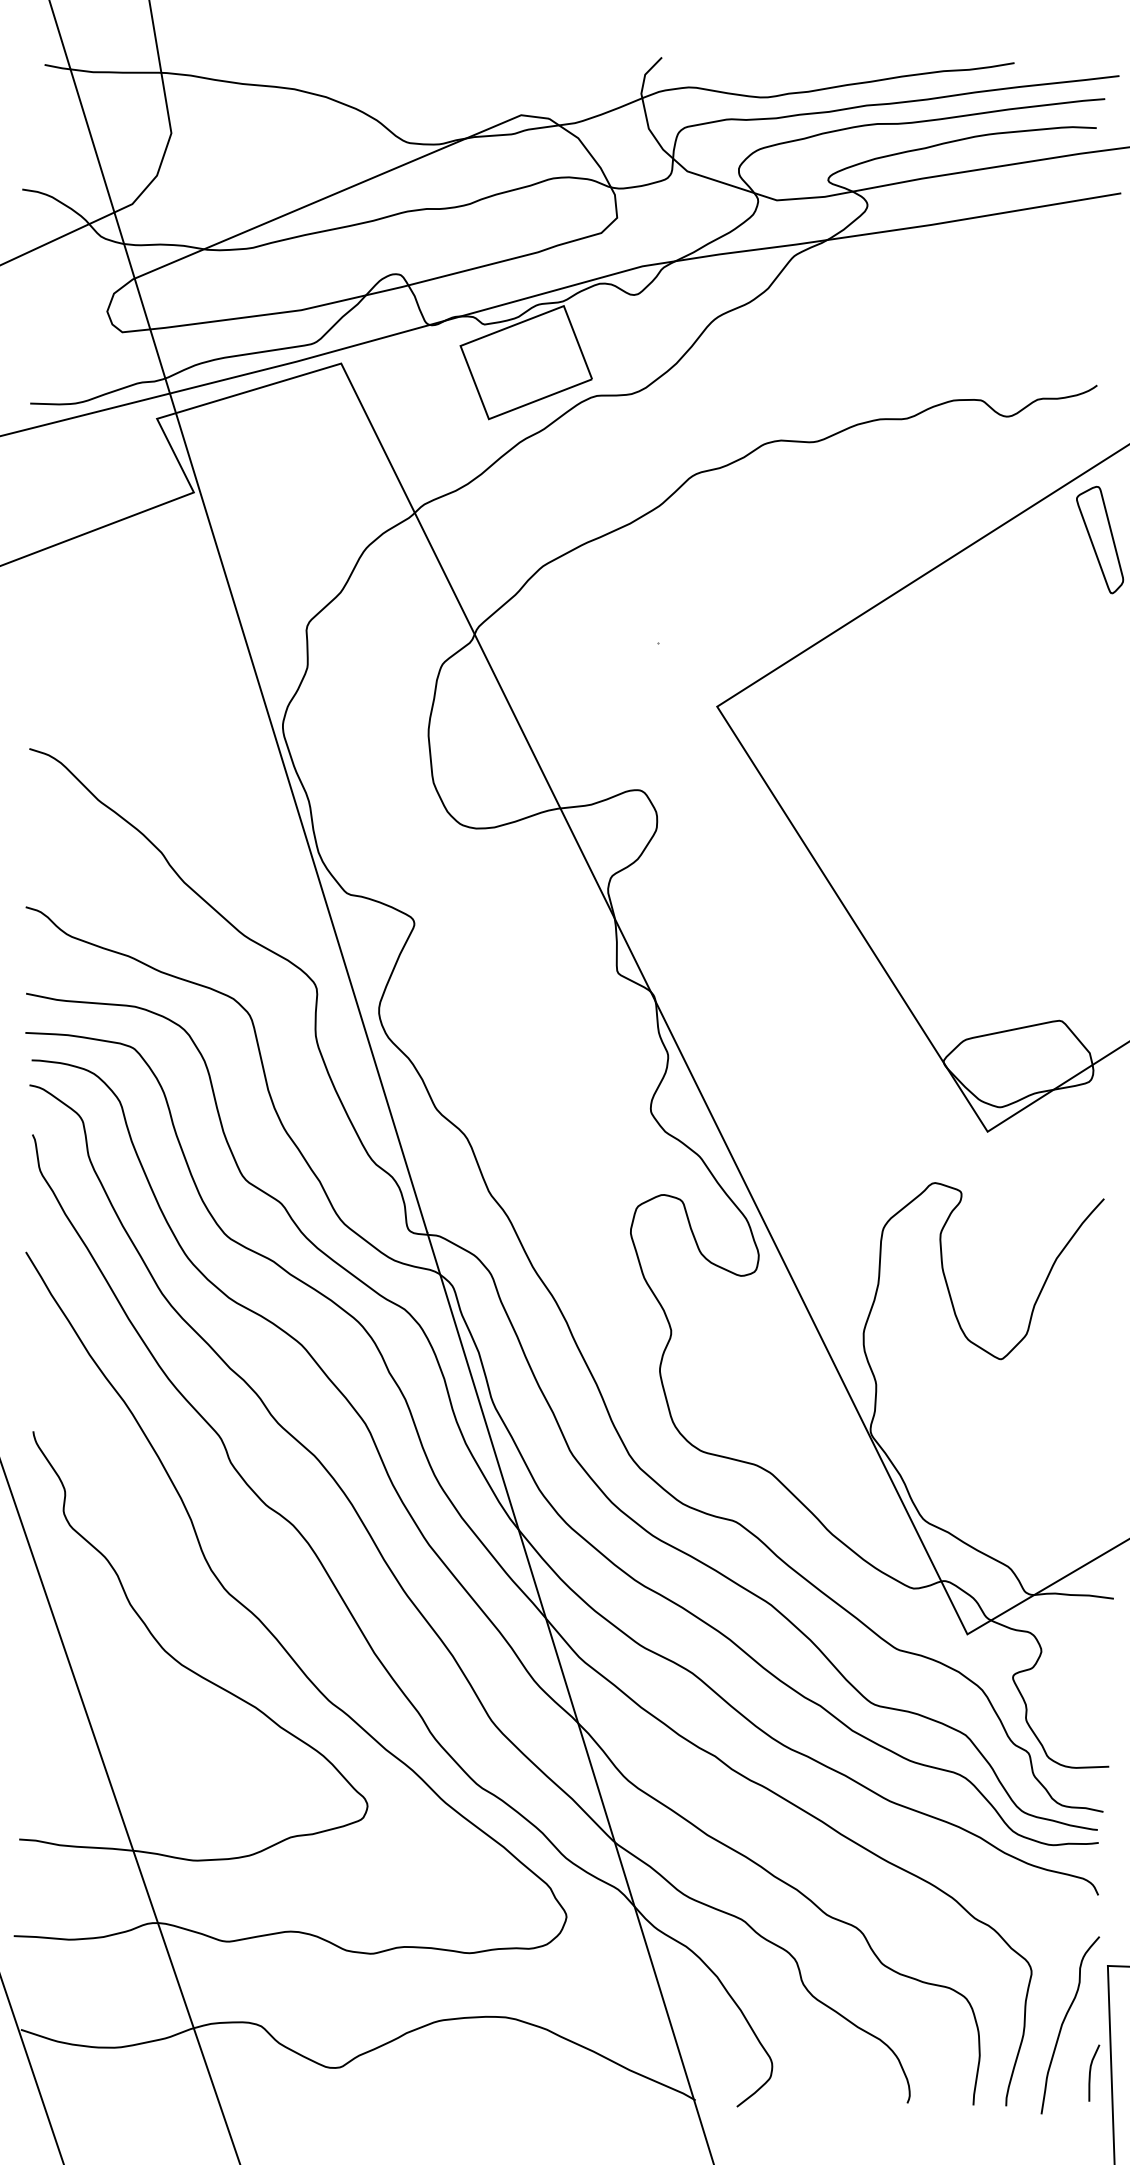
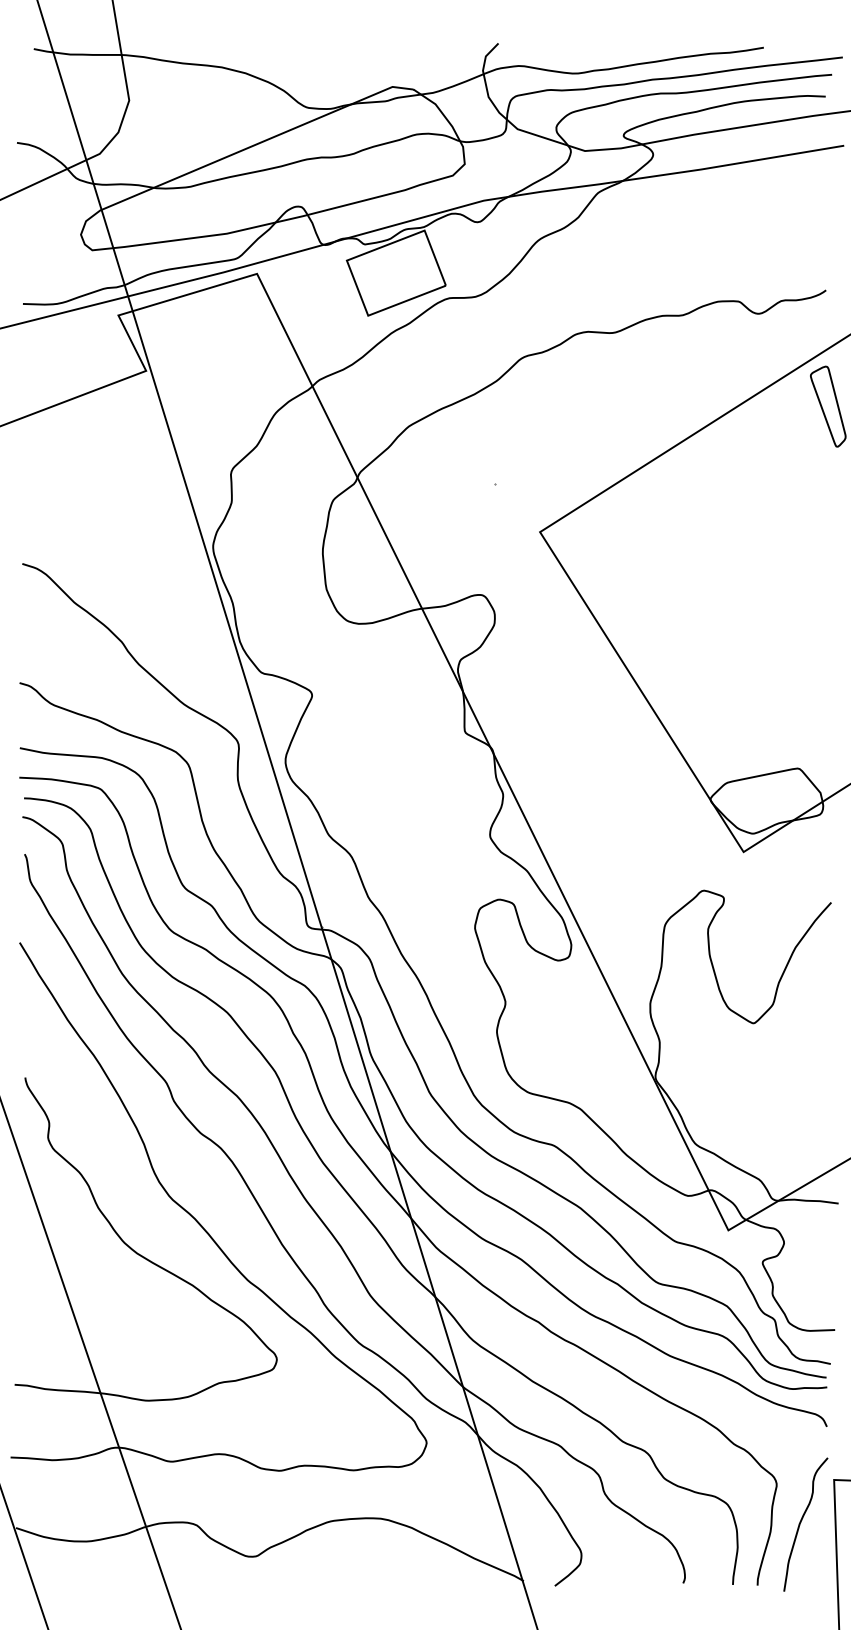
curve: (1091, 2070) -> (821, 1558), removed

